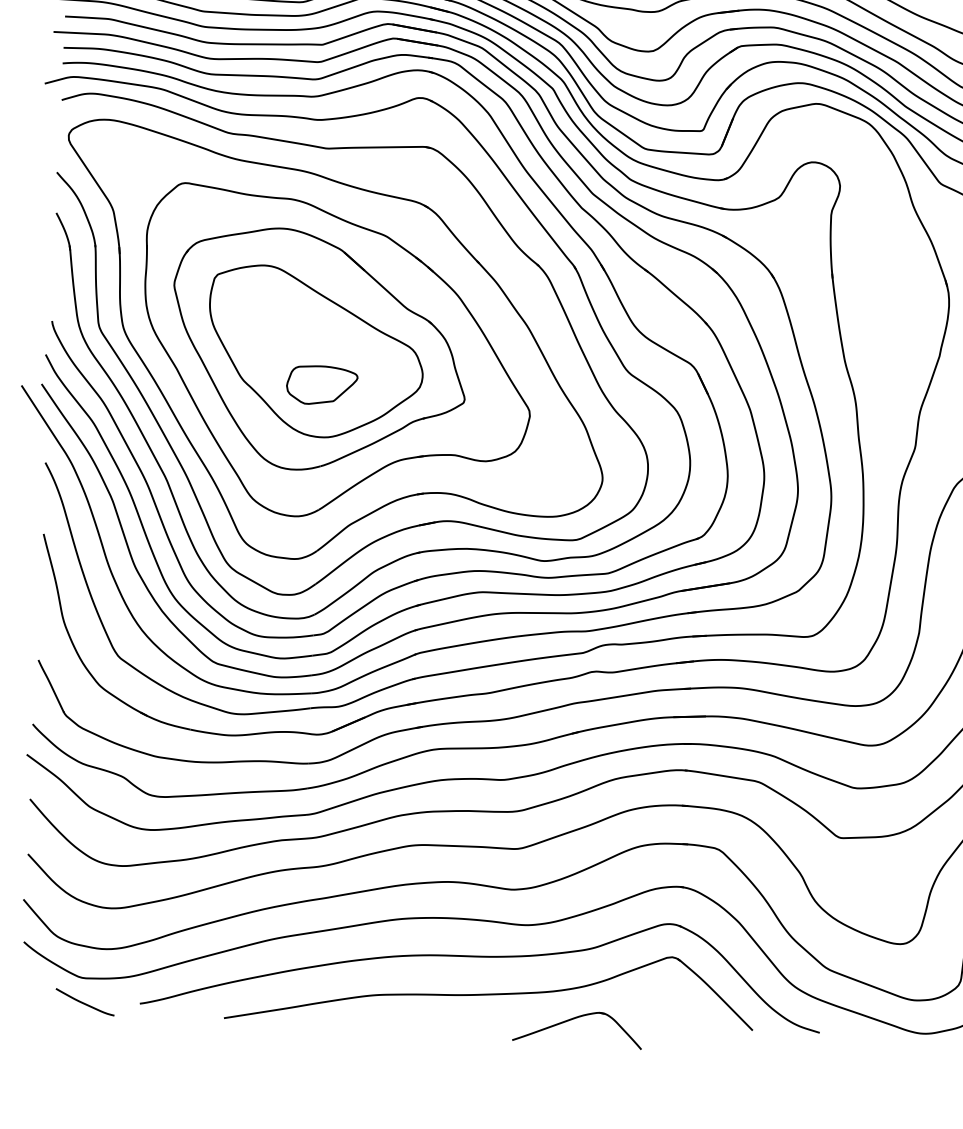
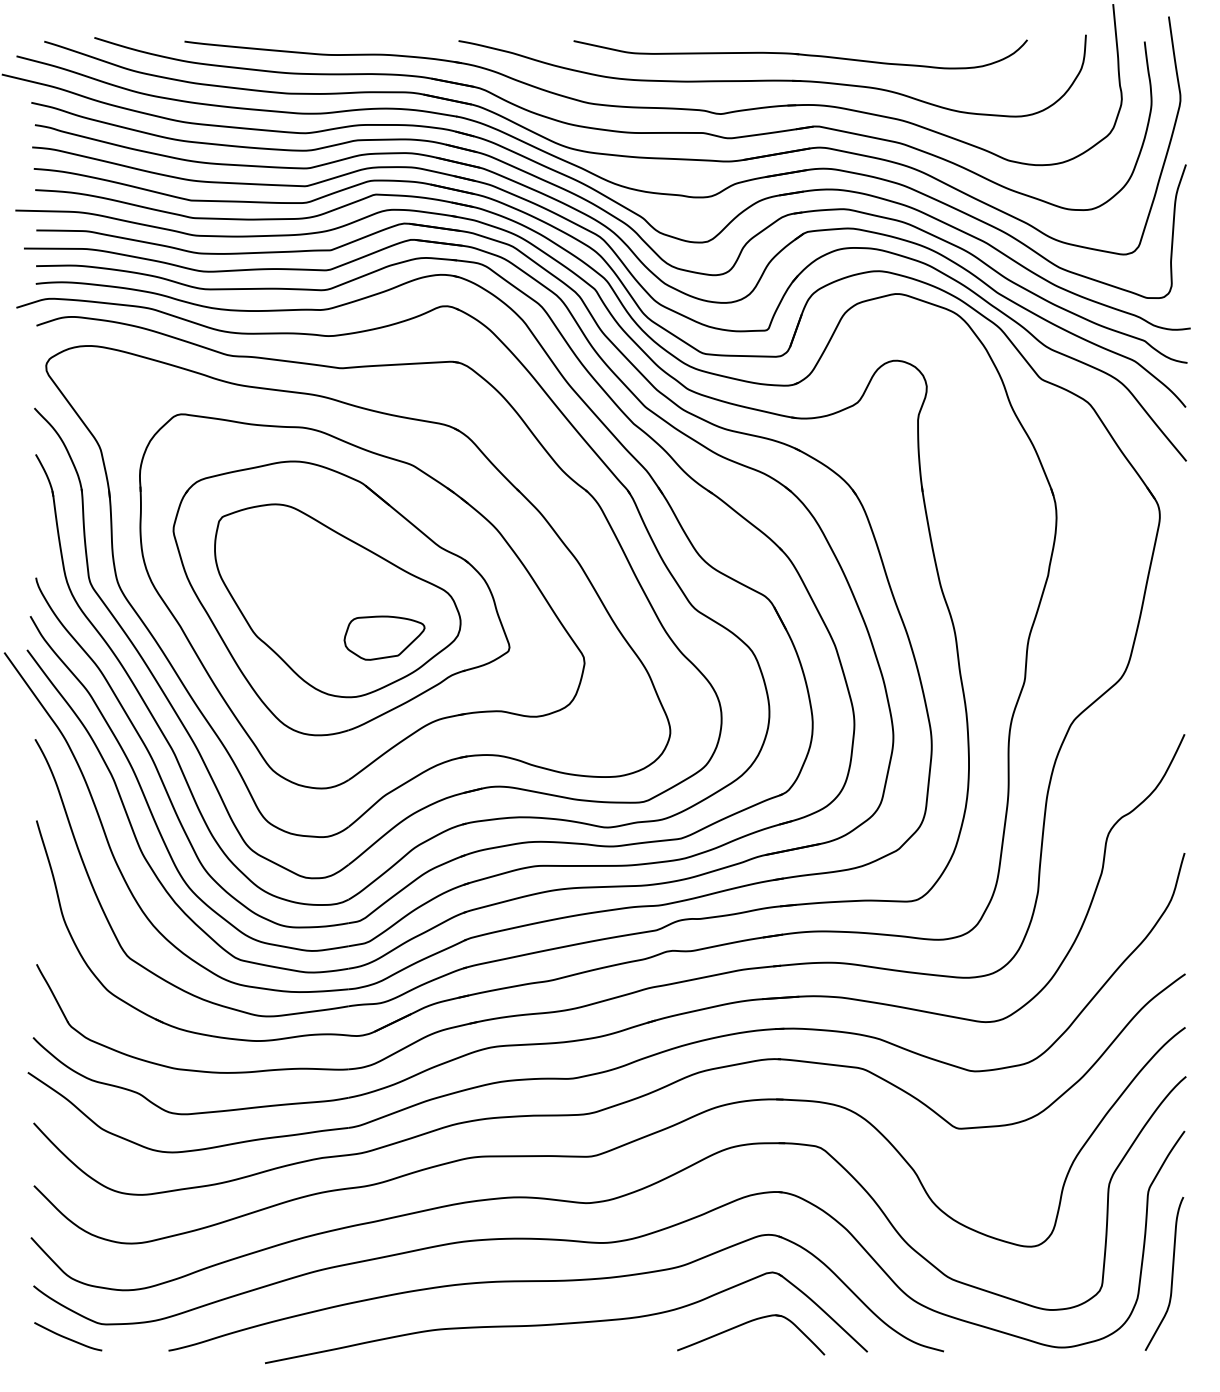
part: (322, 384) -> (384, 637), moved
curve: (85, 1002) -> (68, 1337), moved
part: (573, 1019) -> (745, 1324), moved

